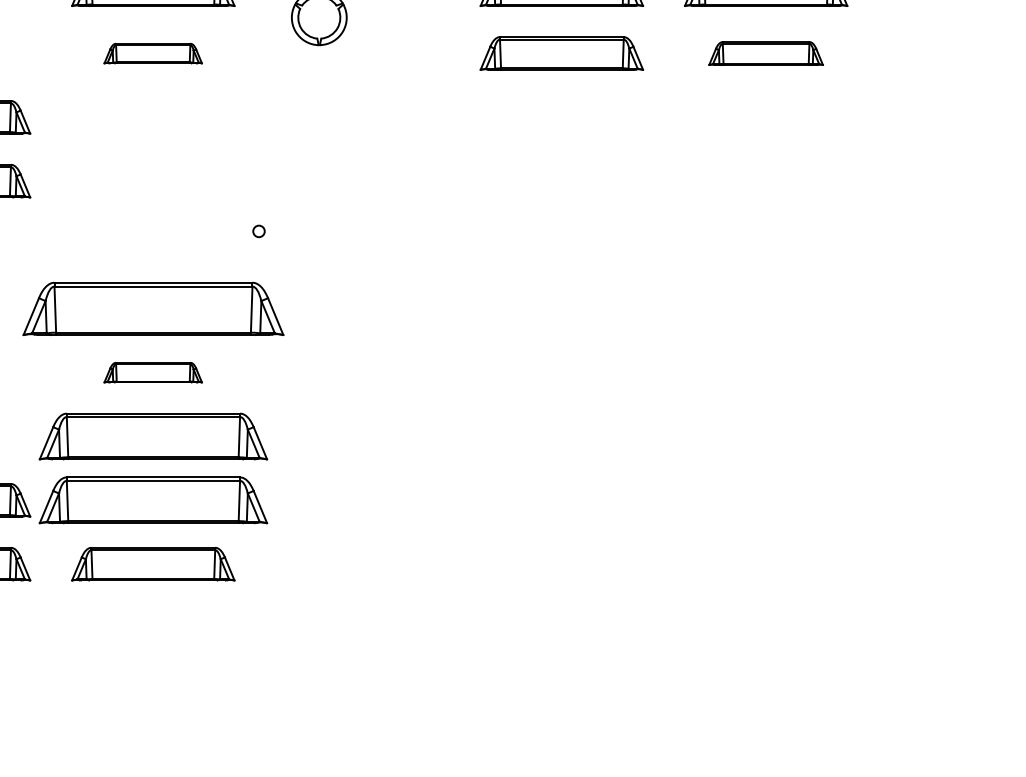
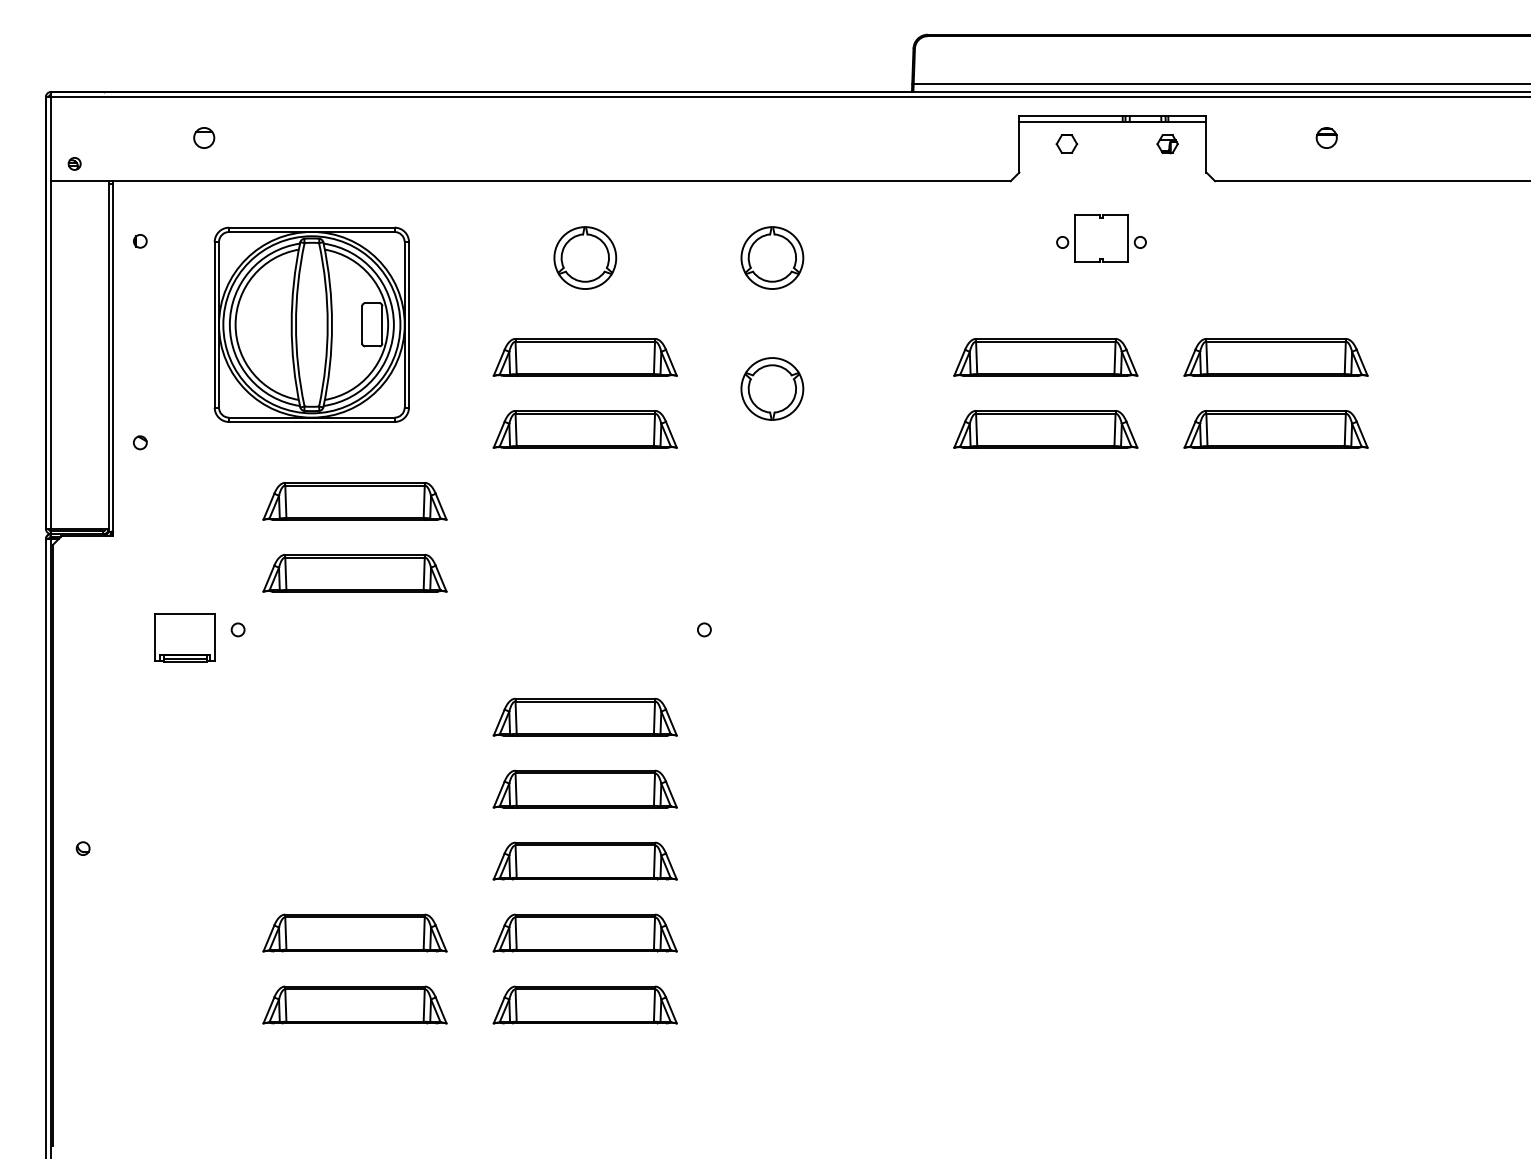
part: (152, 53) -> (584, 429), size x1.67
part: (765, 53) -> (1275, 429), size x1.43
part: (152, 308) -> (584, 716), size x0.62
part: (152, 372) -> (584, 788), size x1.67
part: (152, 435) -> (584, 860), size x0.71
part: (152, 499) -> (584, 932), size x0.71

